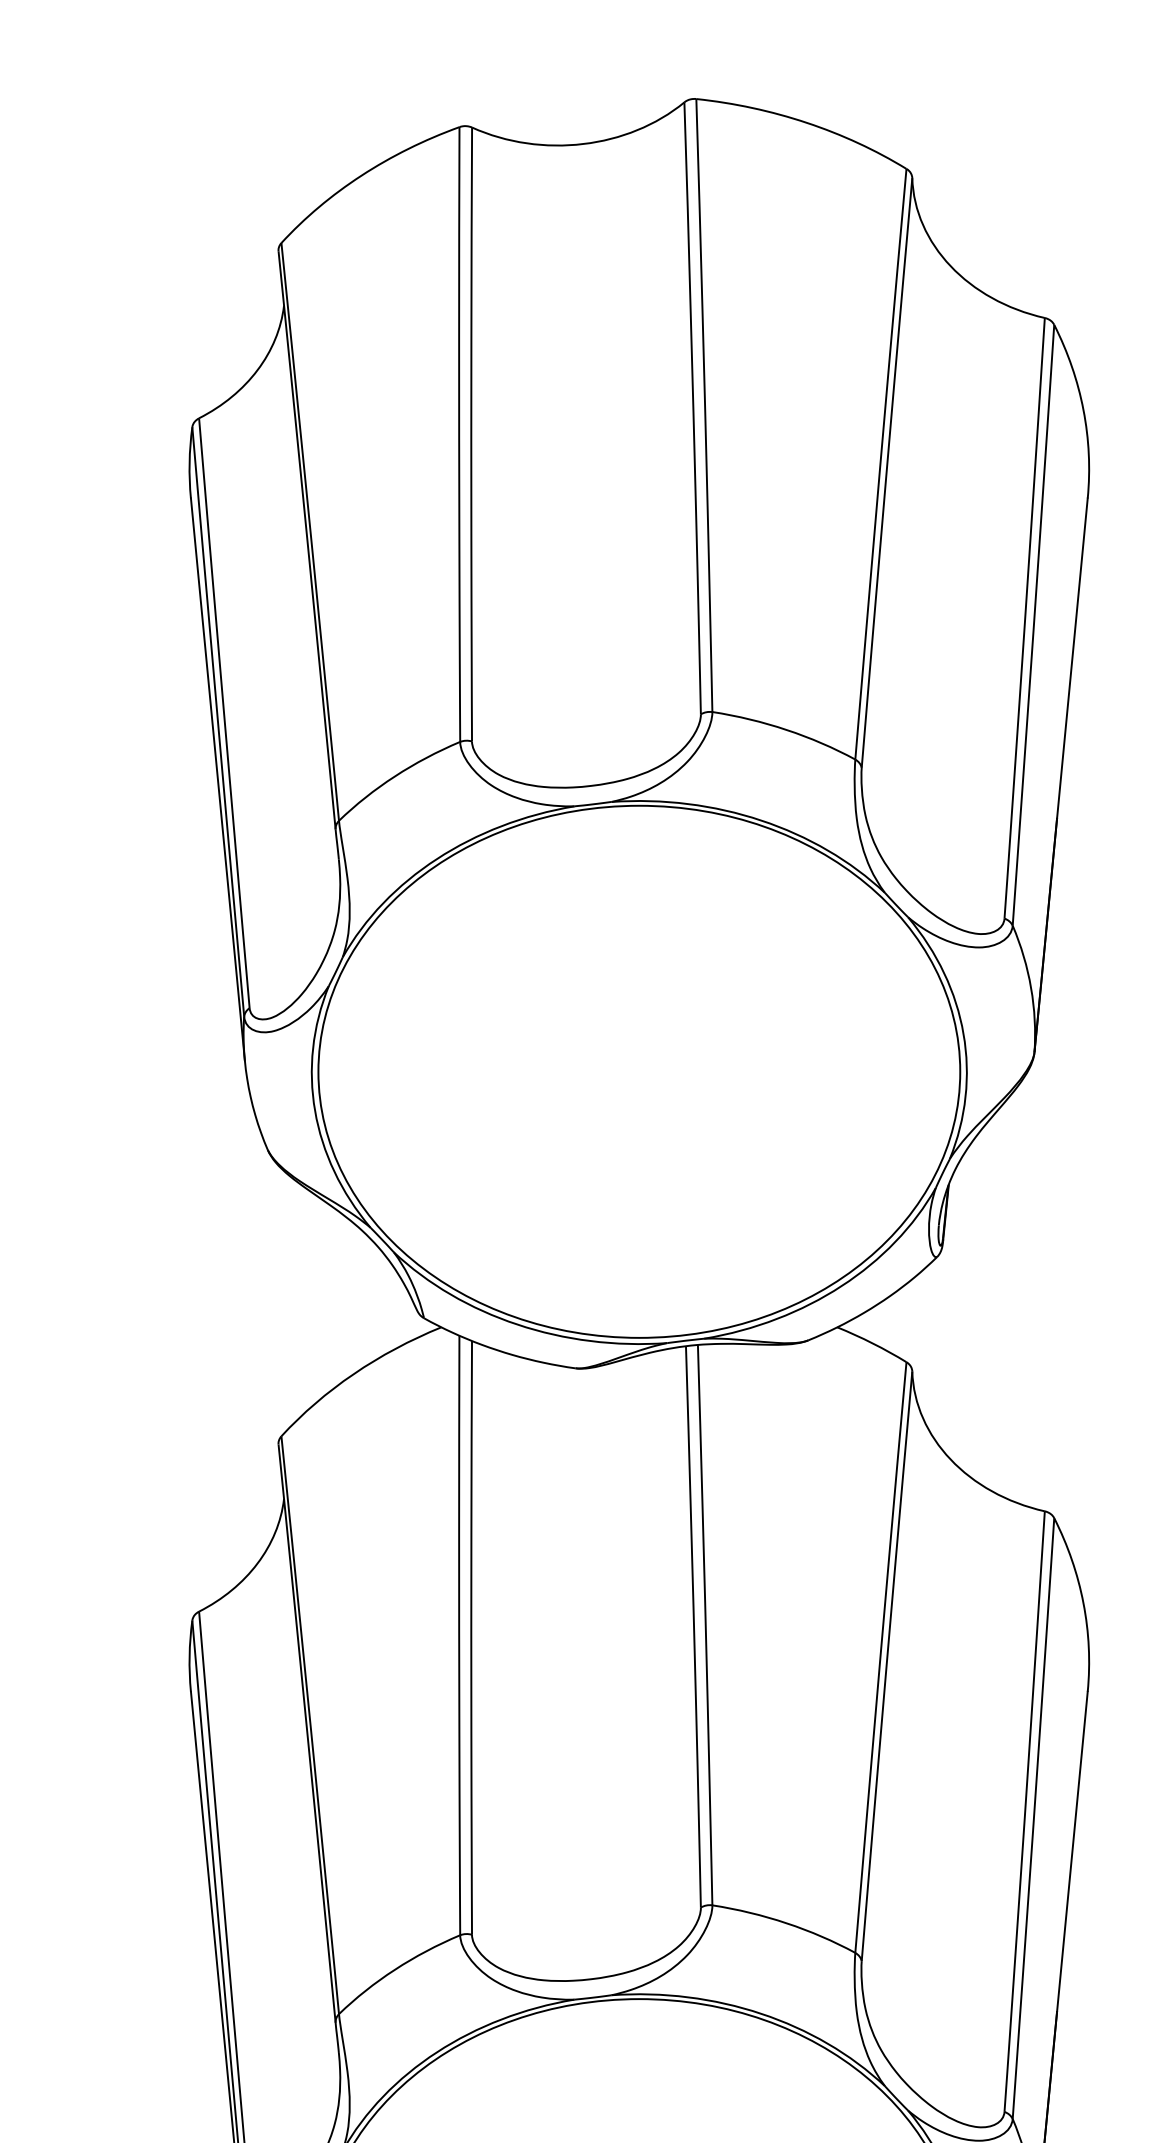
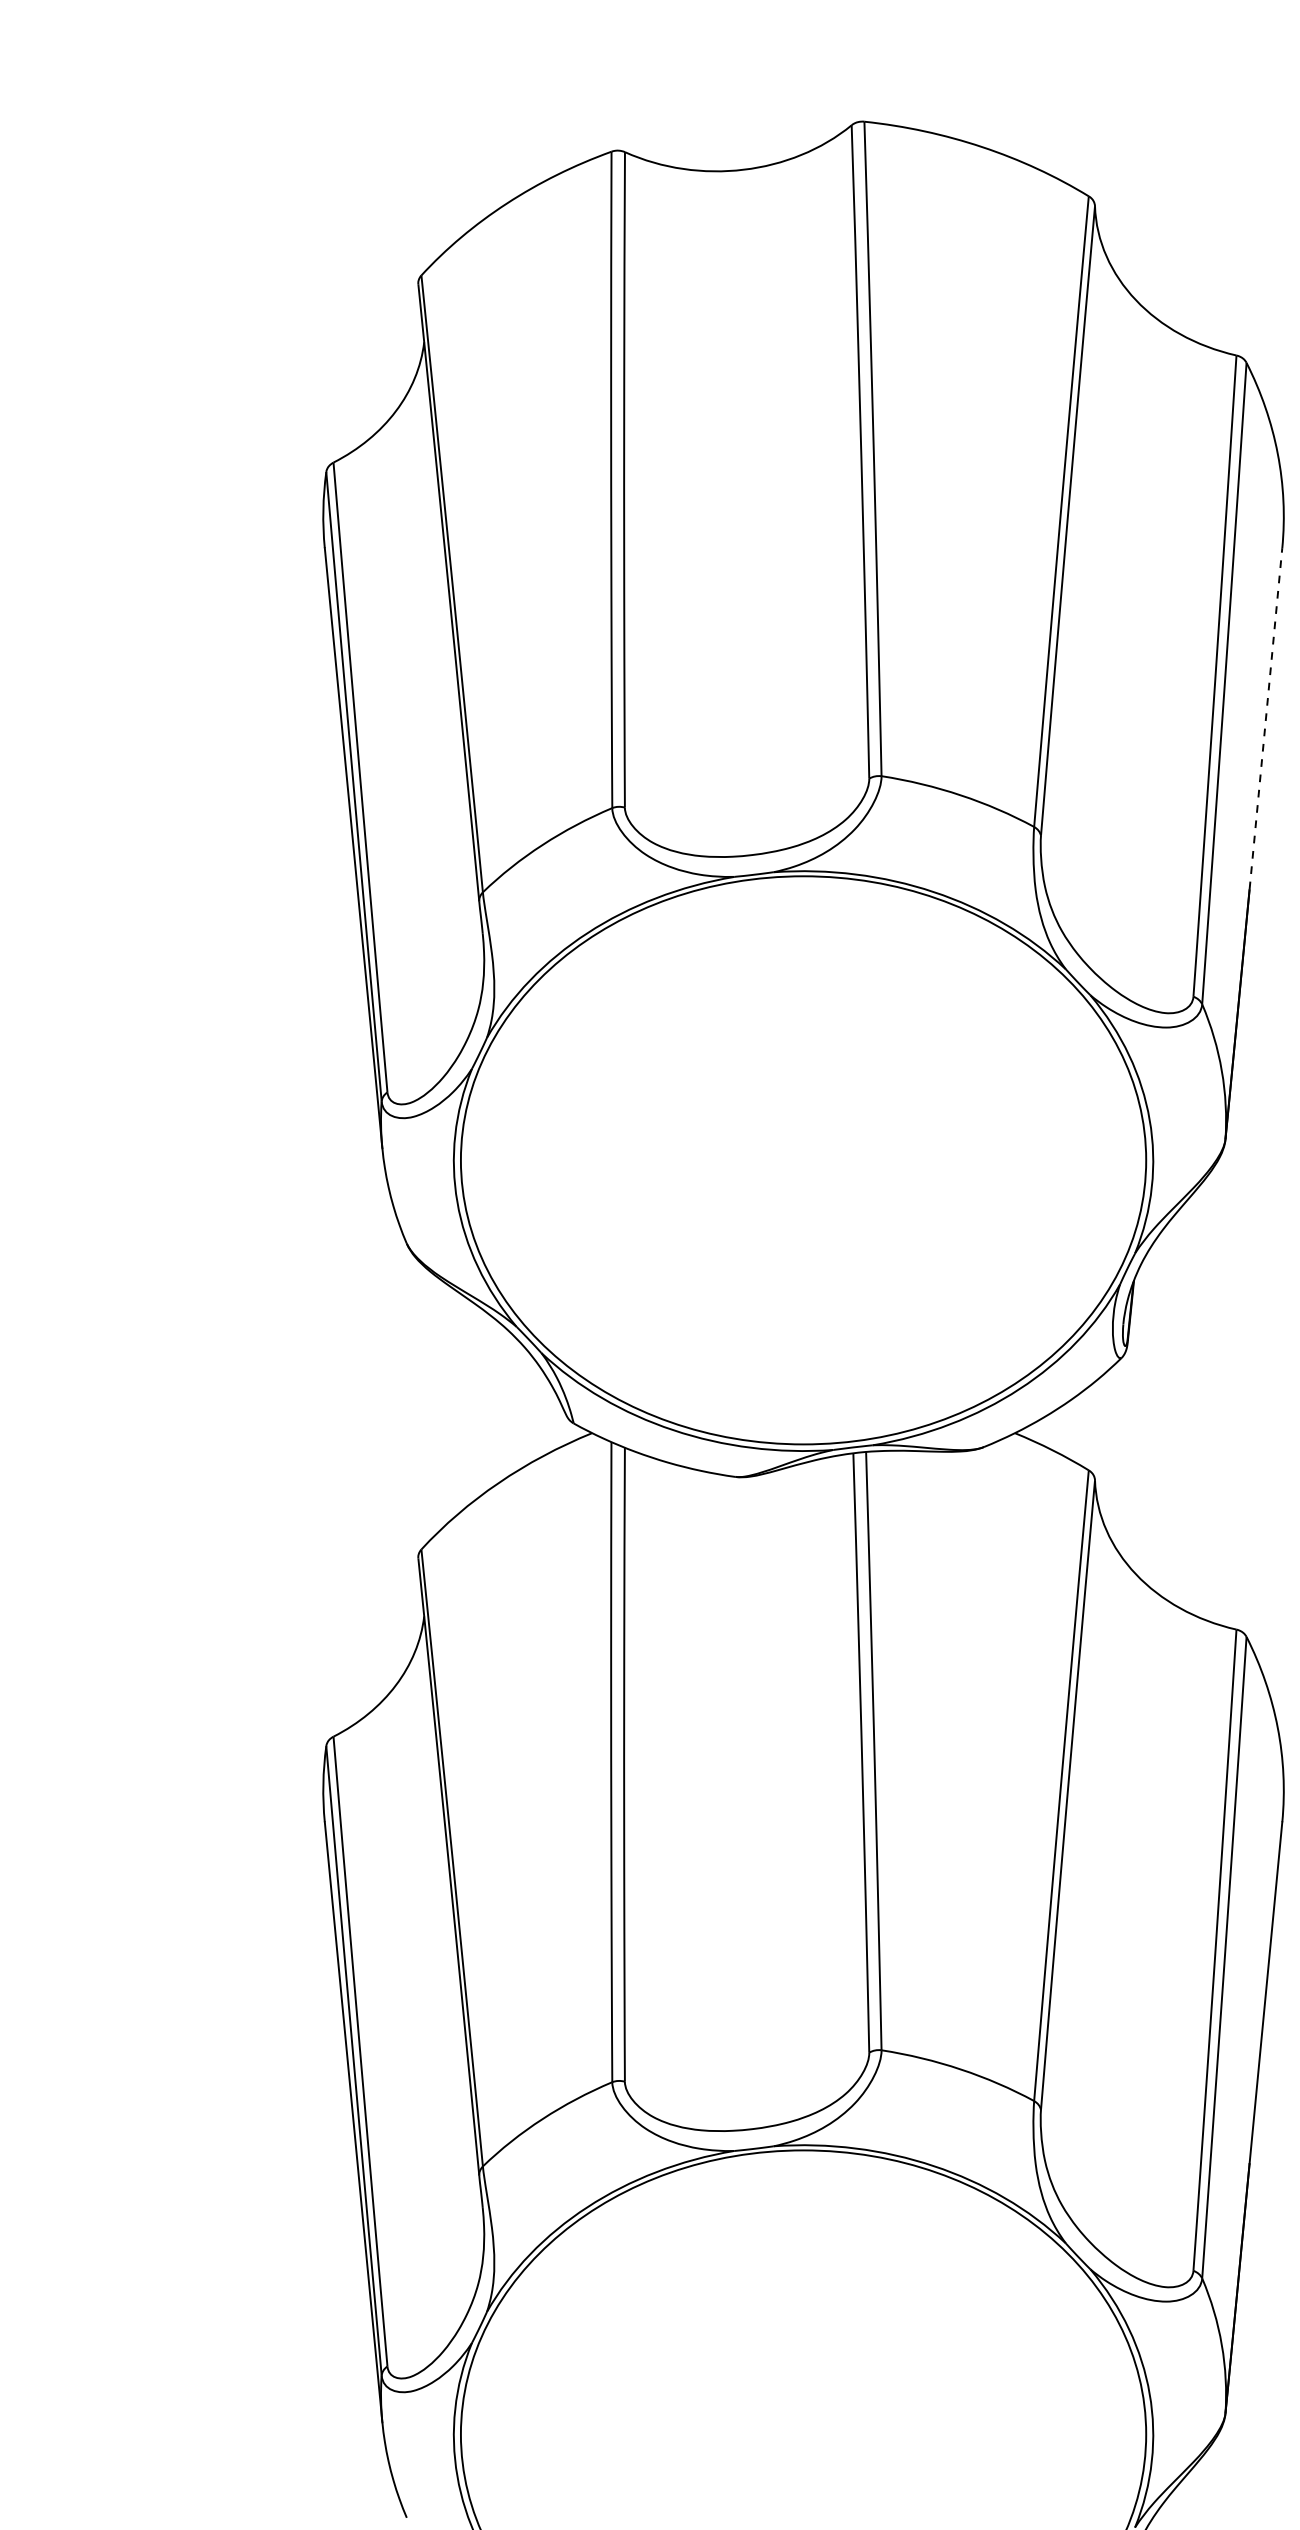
line: (1072, 657) -> (1266, 718), solid -> dashed

